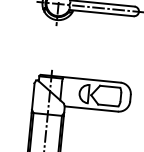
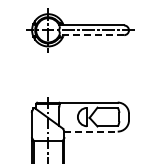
line: (101, 13) -> (91, 35), solid -> dashed
line: (91, 108) -> (91, 131), solid -> dashed

